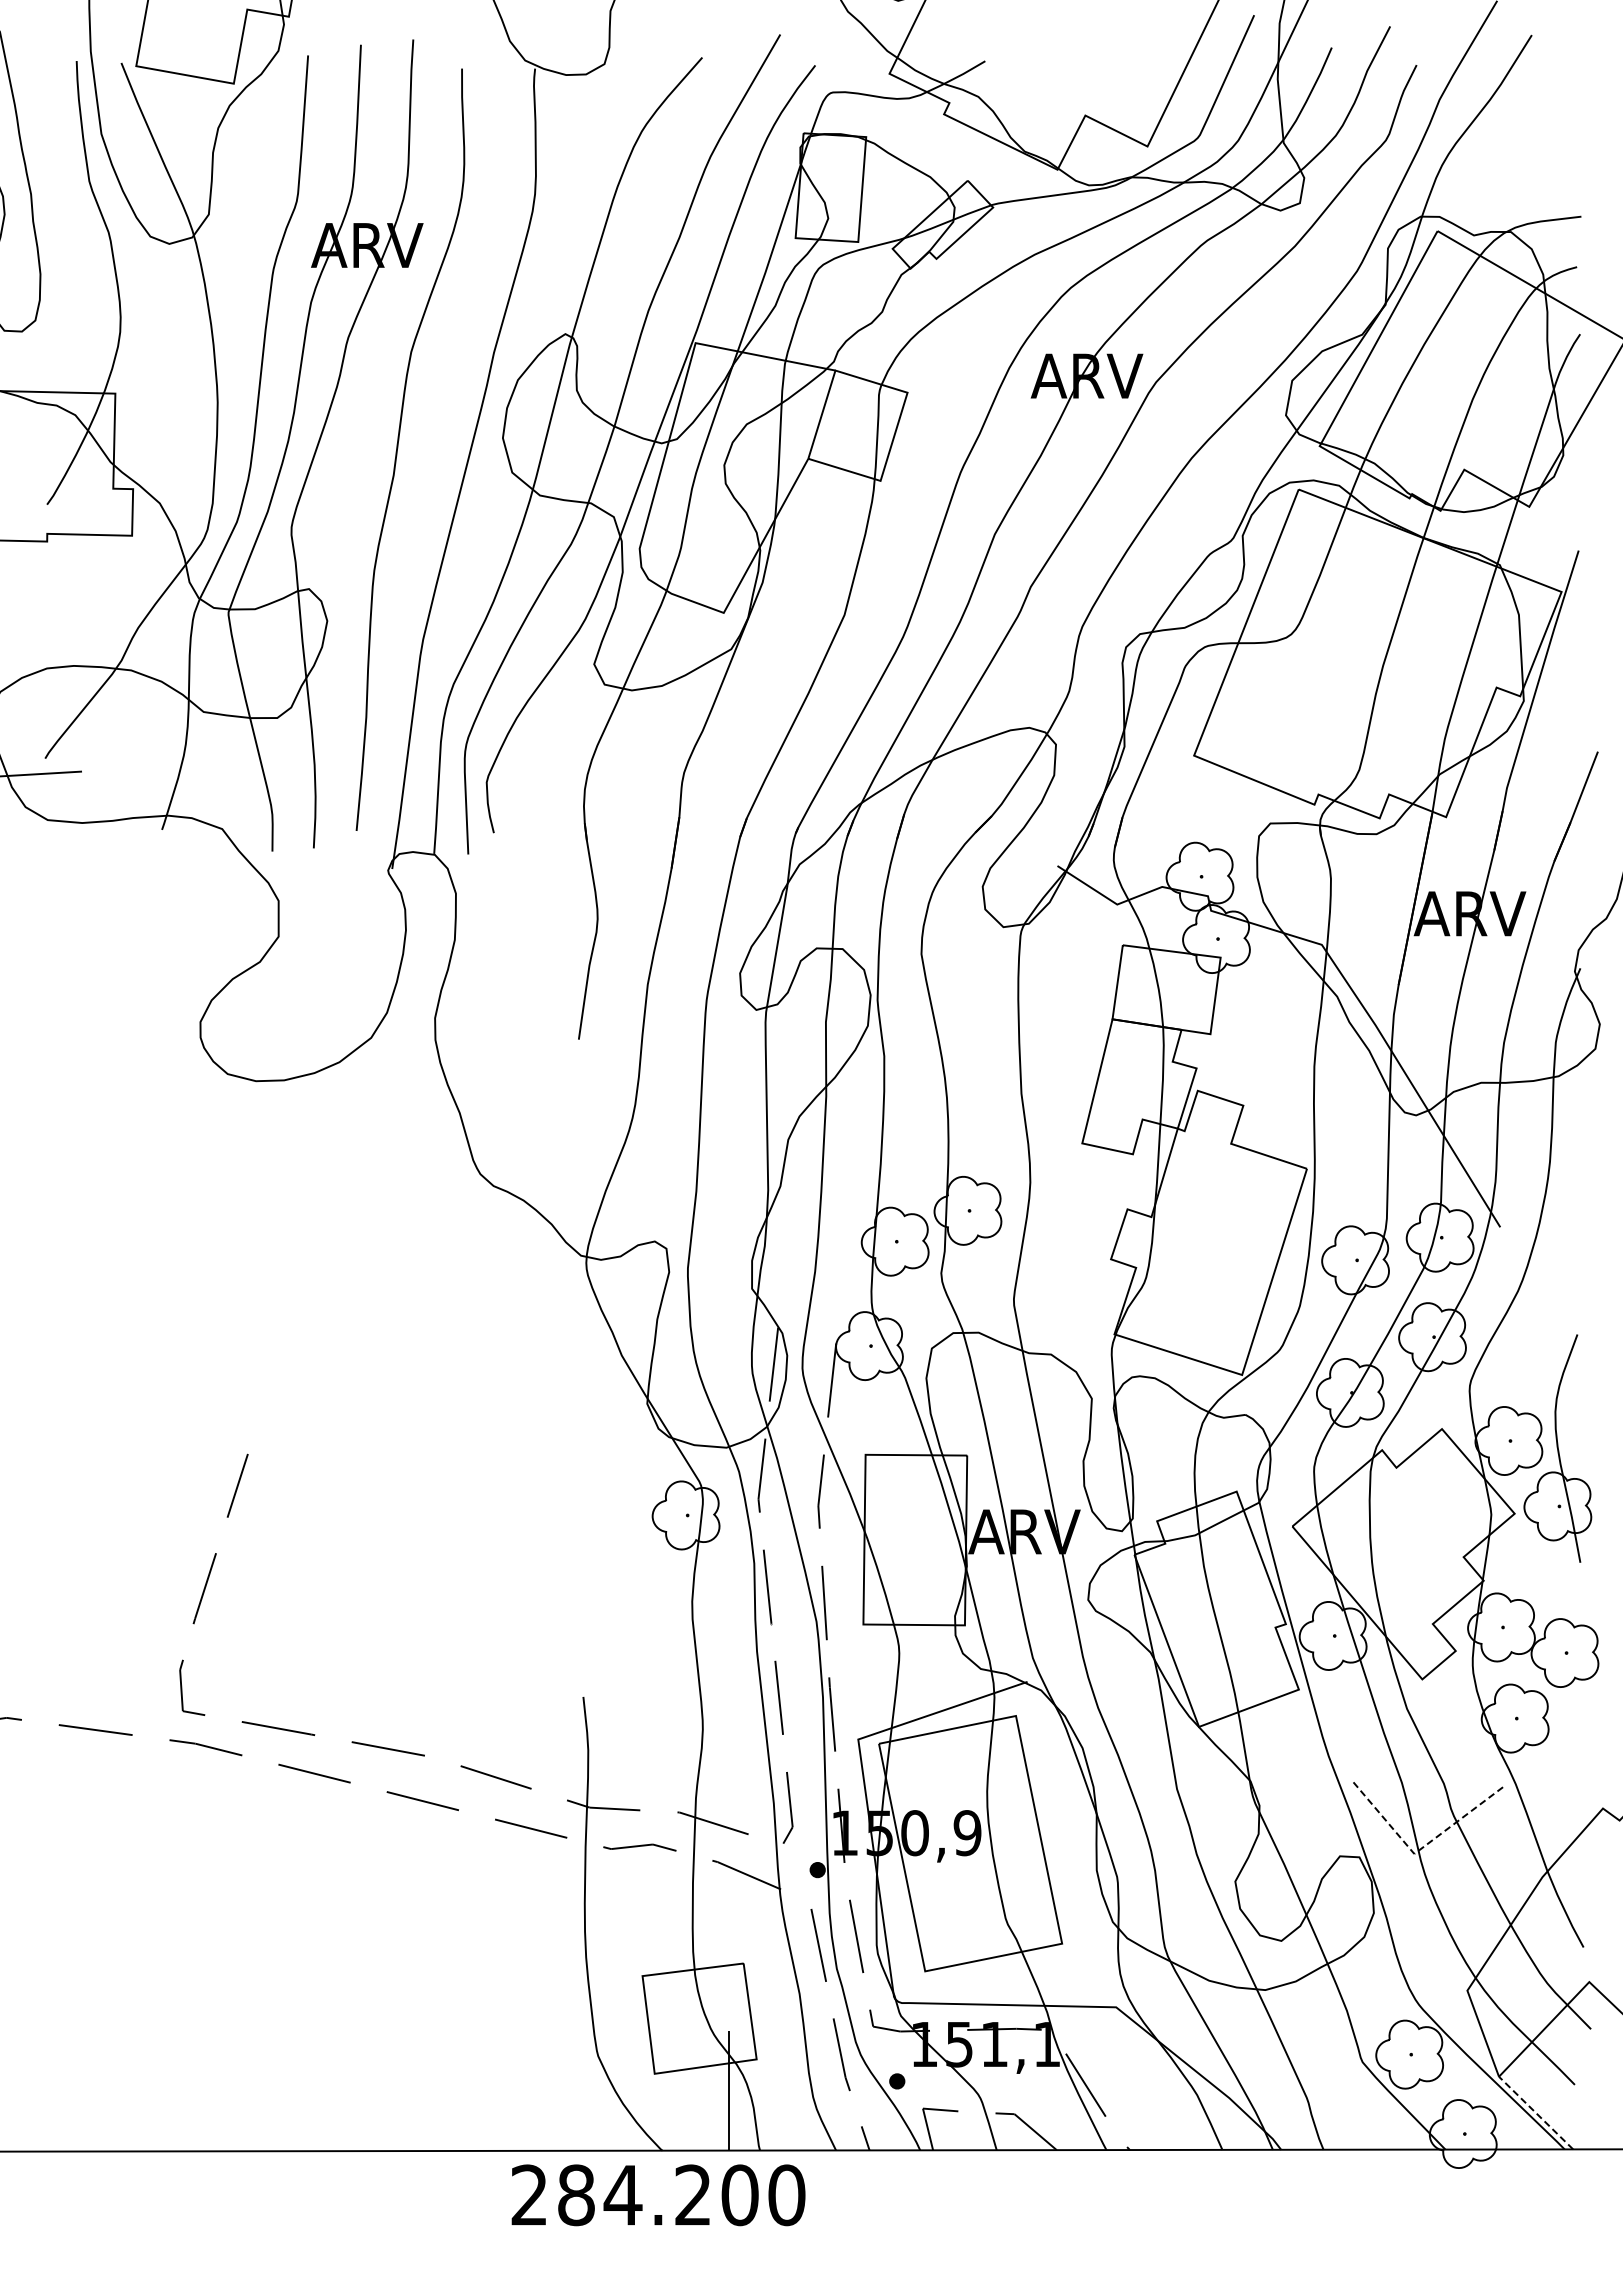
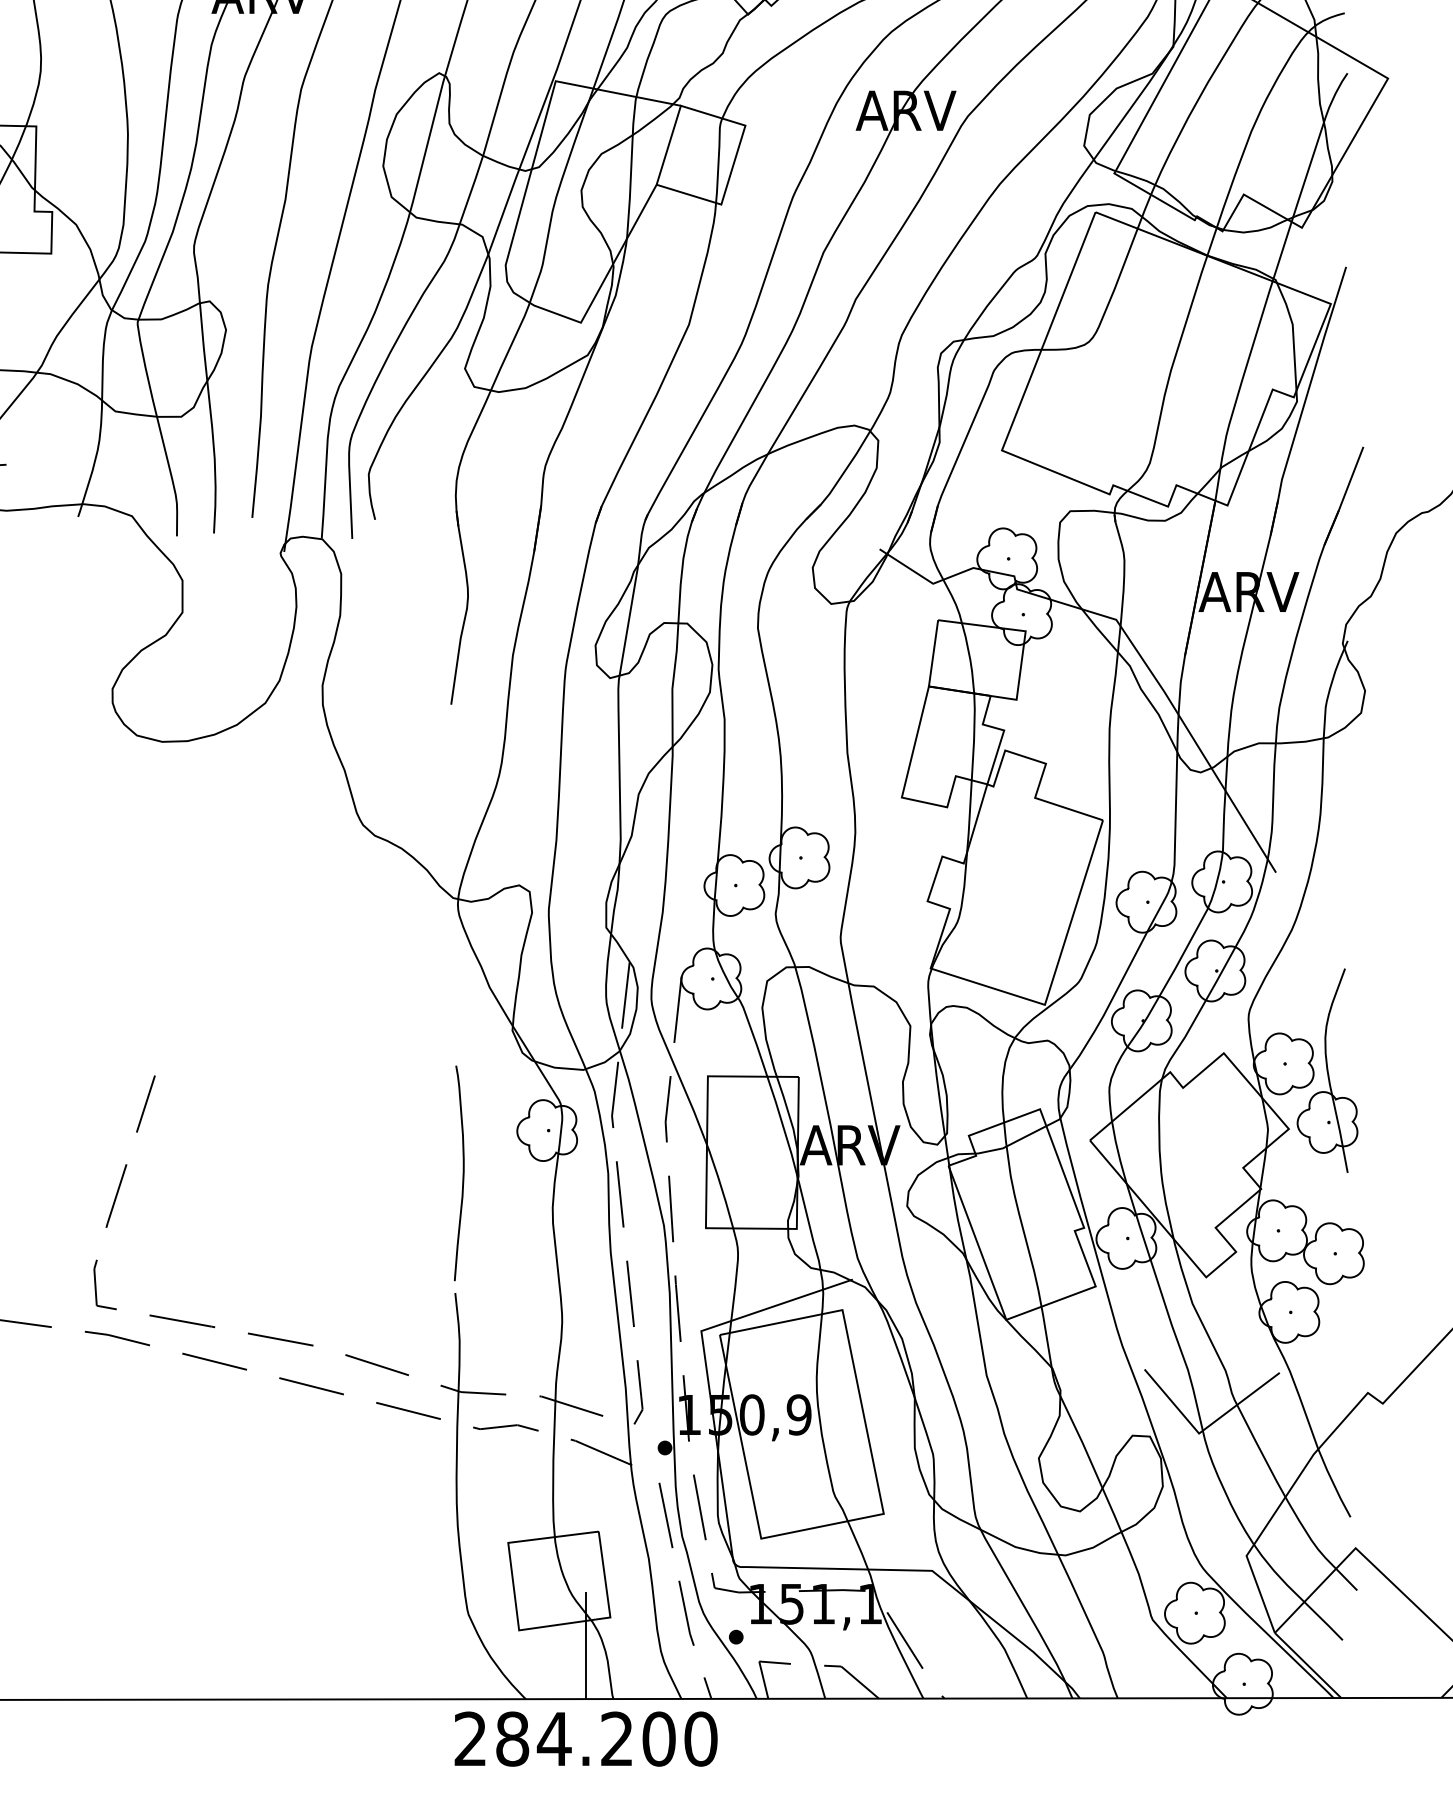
curve: (591, 1563) -> (462, 1173), added
line: (1421, 1848) -> (1205, 1428), dashed -> solid
line: (1536, 2113) -> (1308, 1665), dashed -> solid
text: (658, 2195) -> (586, 1739), moved

